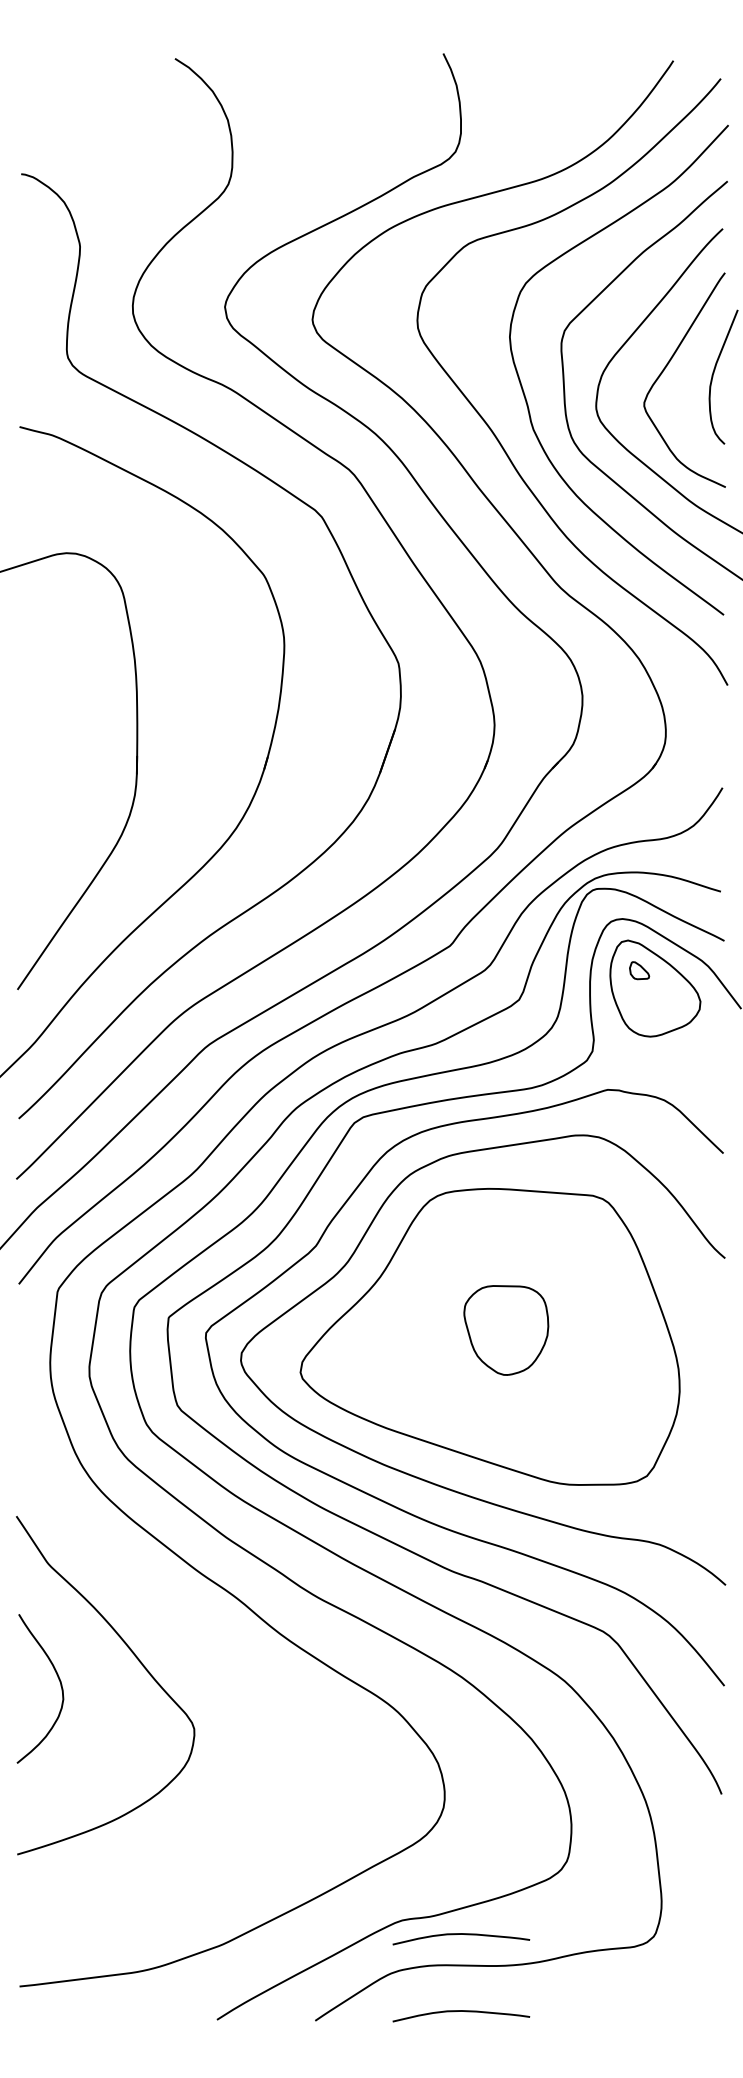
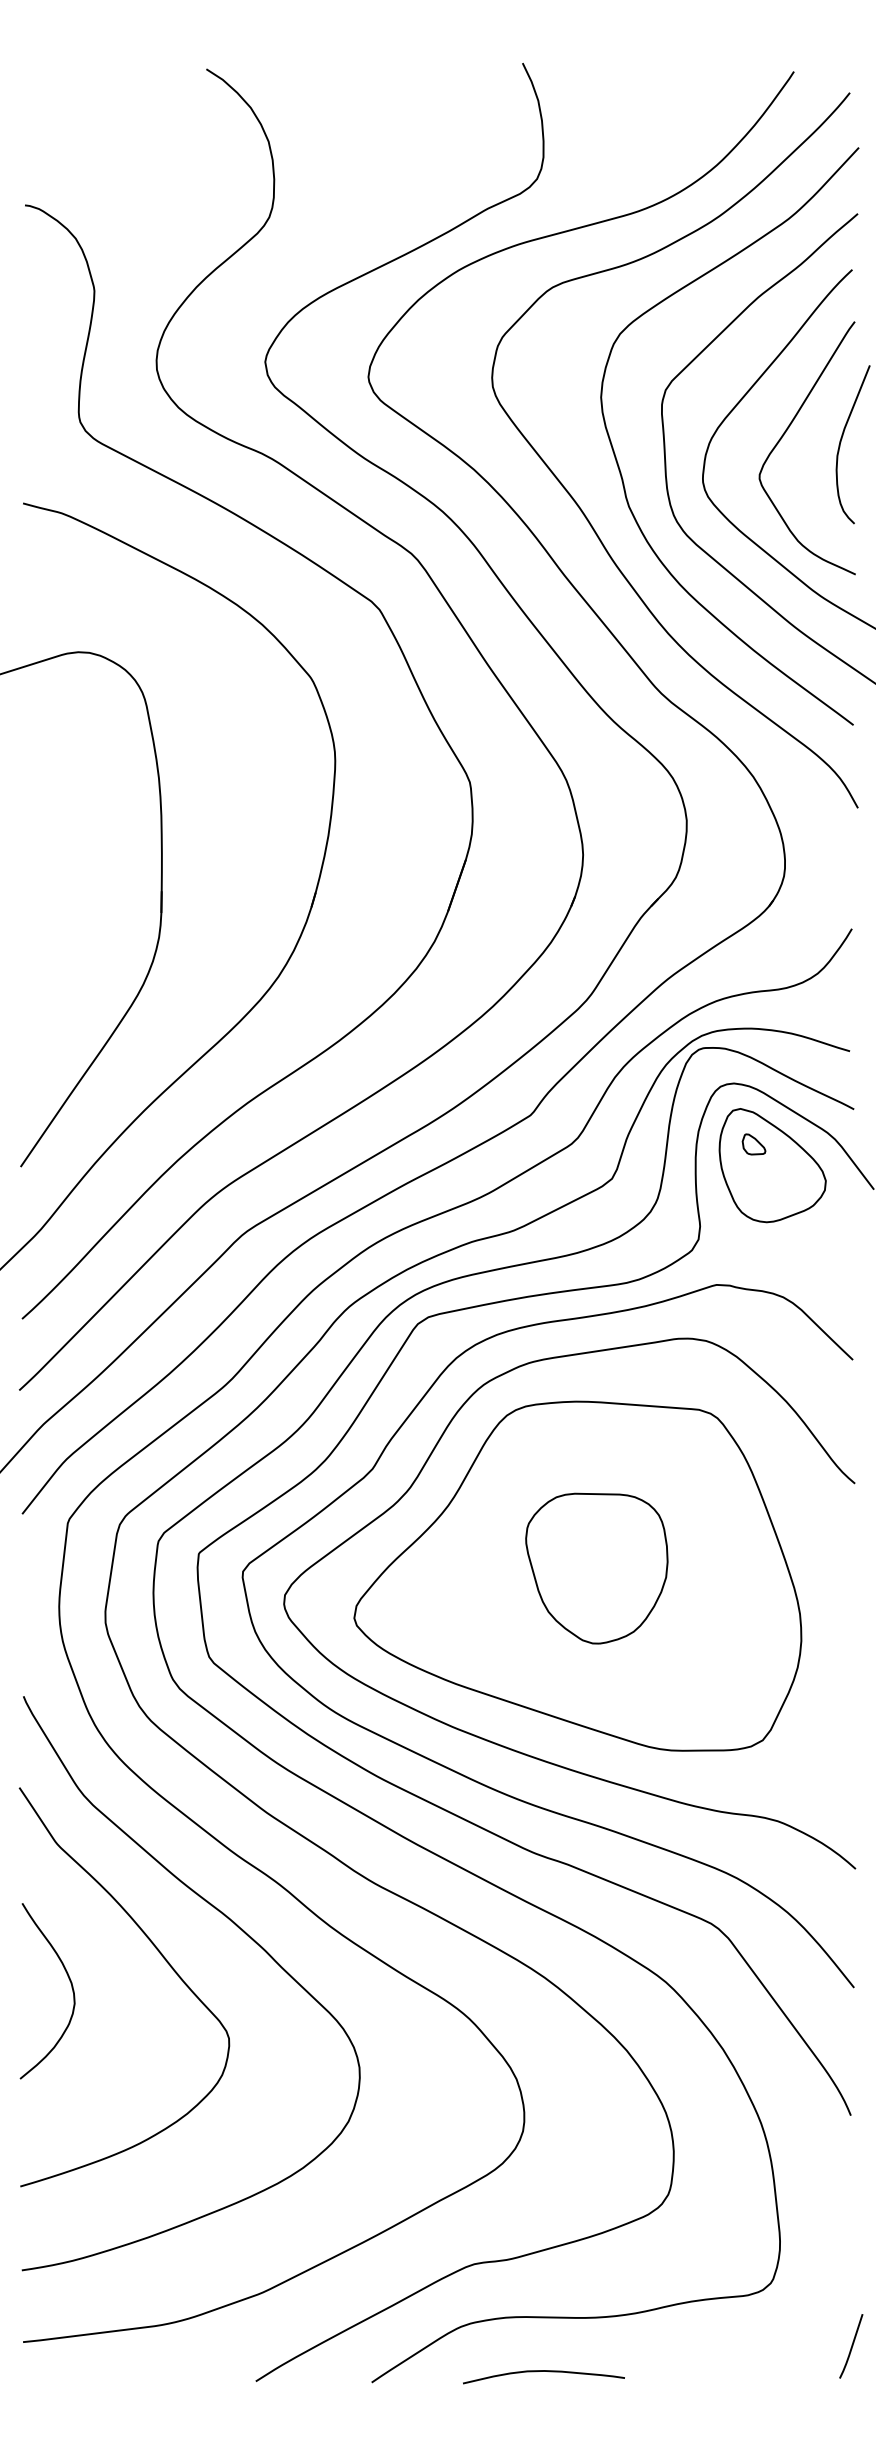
part: (506, 1330) -> (597, 1568), size x1.43
curve: (199, 1633) -> (235, 1925), added
curve: (461, 1934) -> (544, 2280), removed
line: (722, 1989) -> (851, 2345), added

